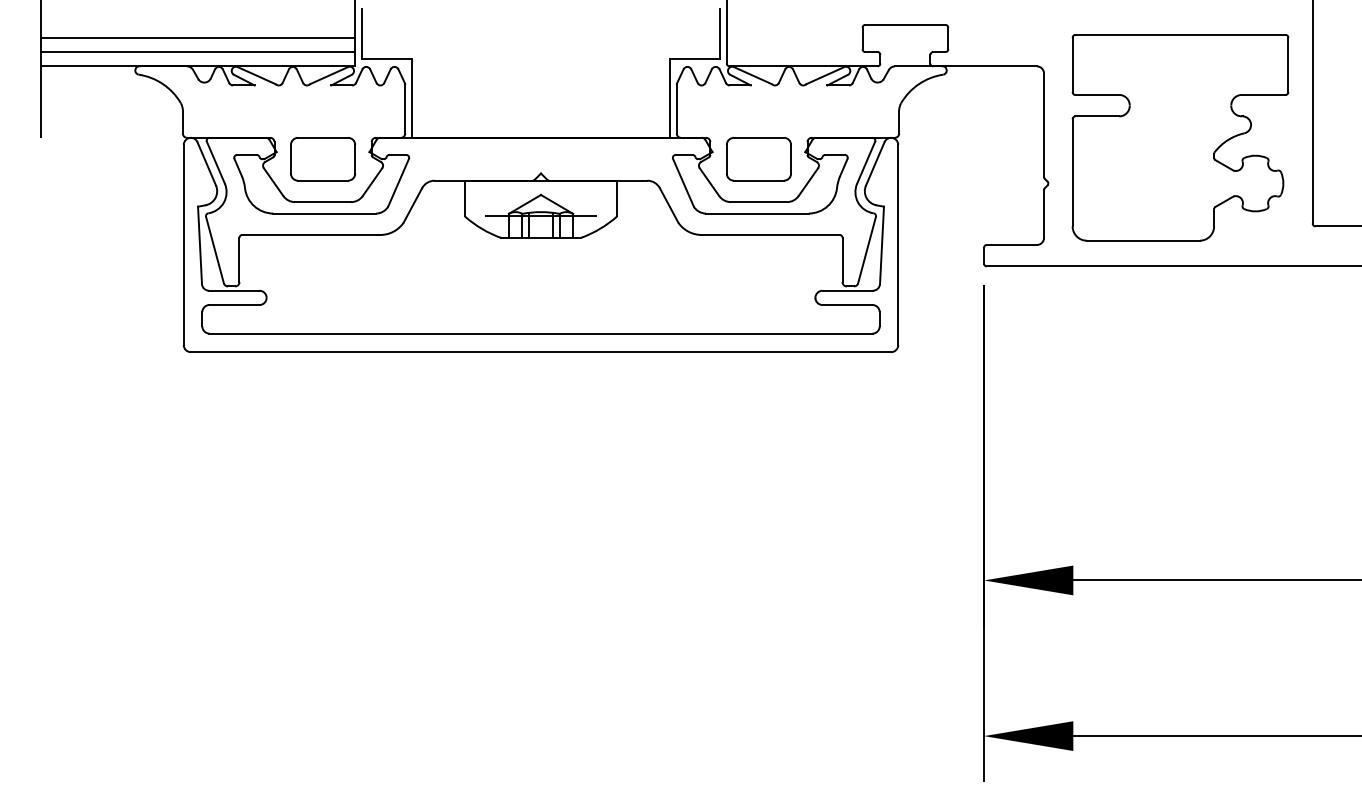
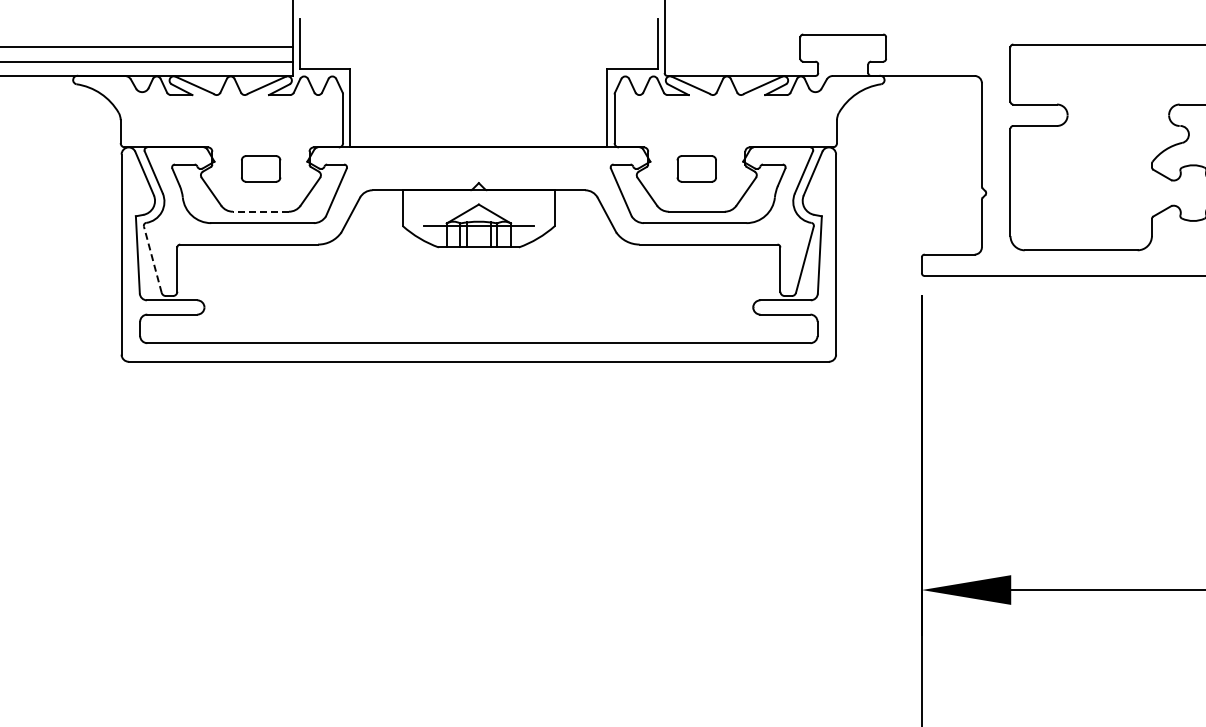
part: (323, 159) -> (261, 169), size x0.6
part: (758, 159) -> (696, 169), size x0.6
line: (322, 202) -> (260, 212), solid -> dashed
line: (214, 249) -> (152, 259), solid -> dashed

